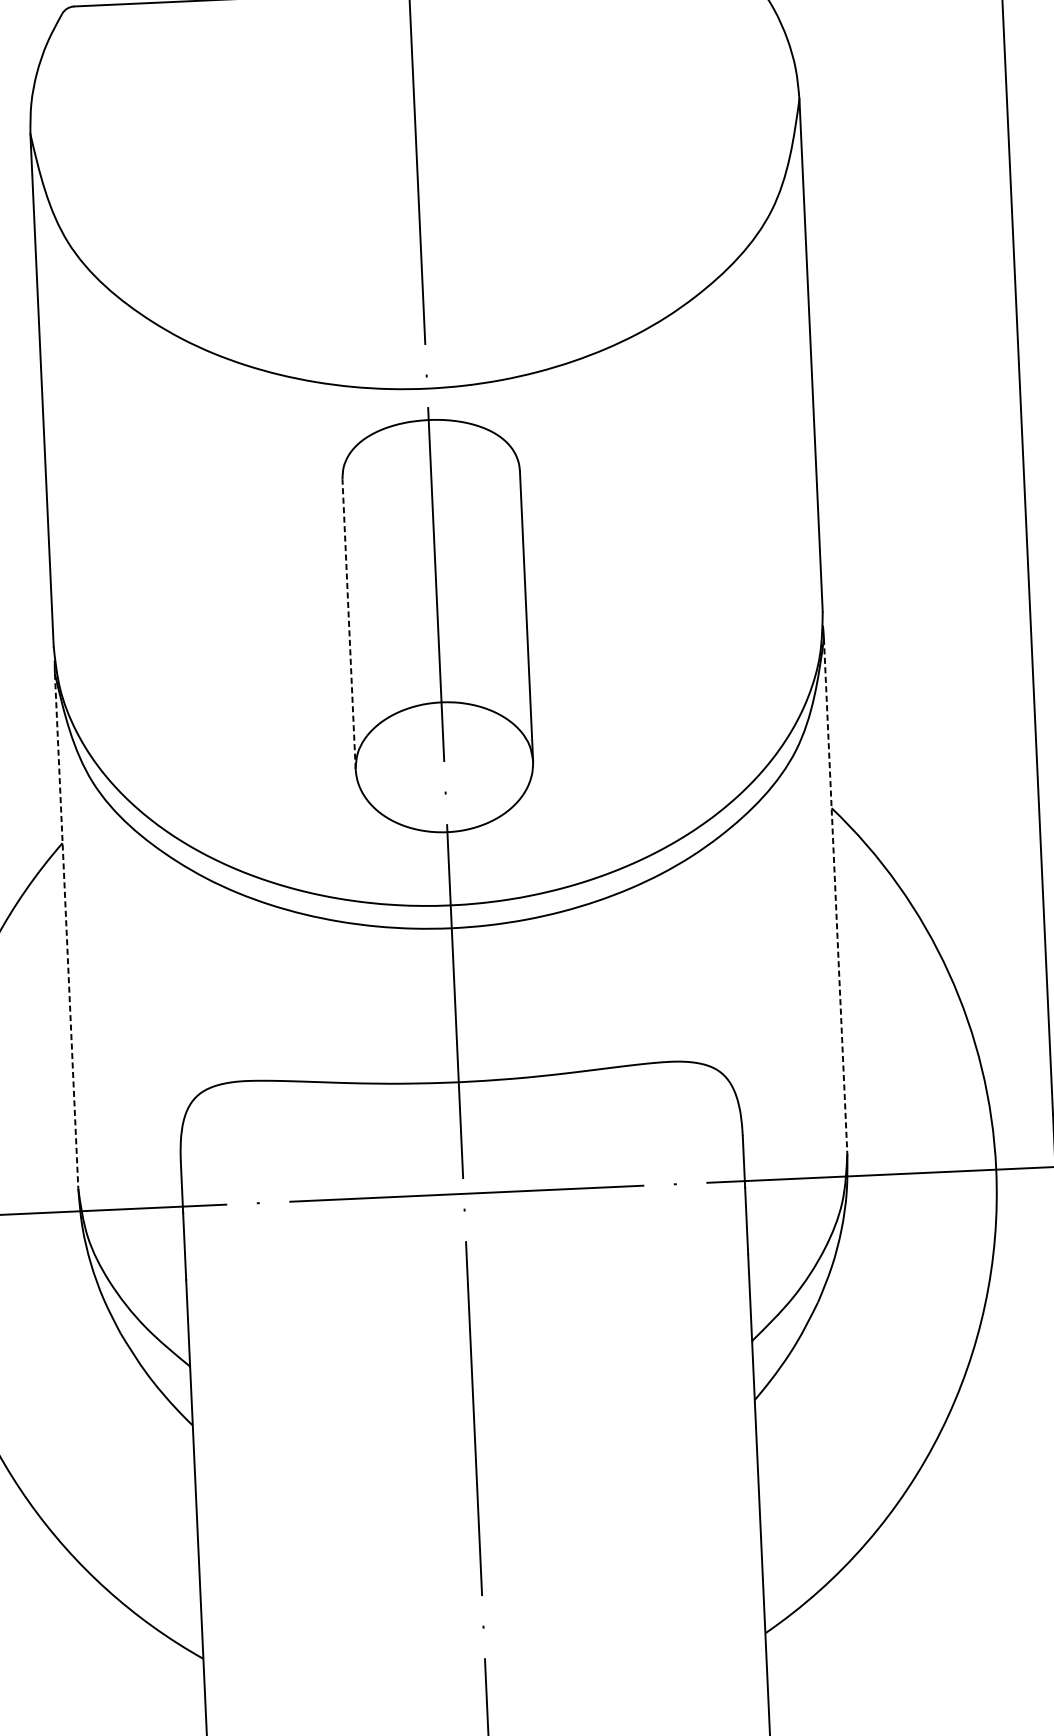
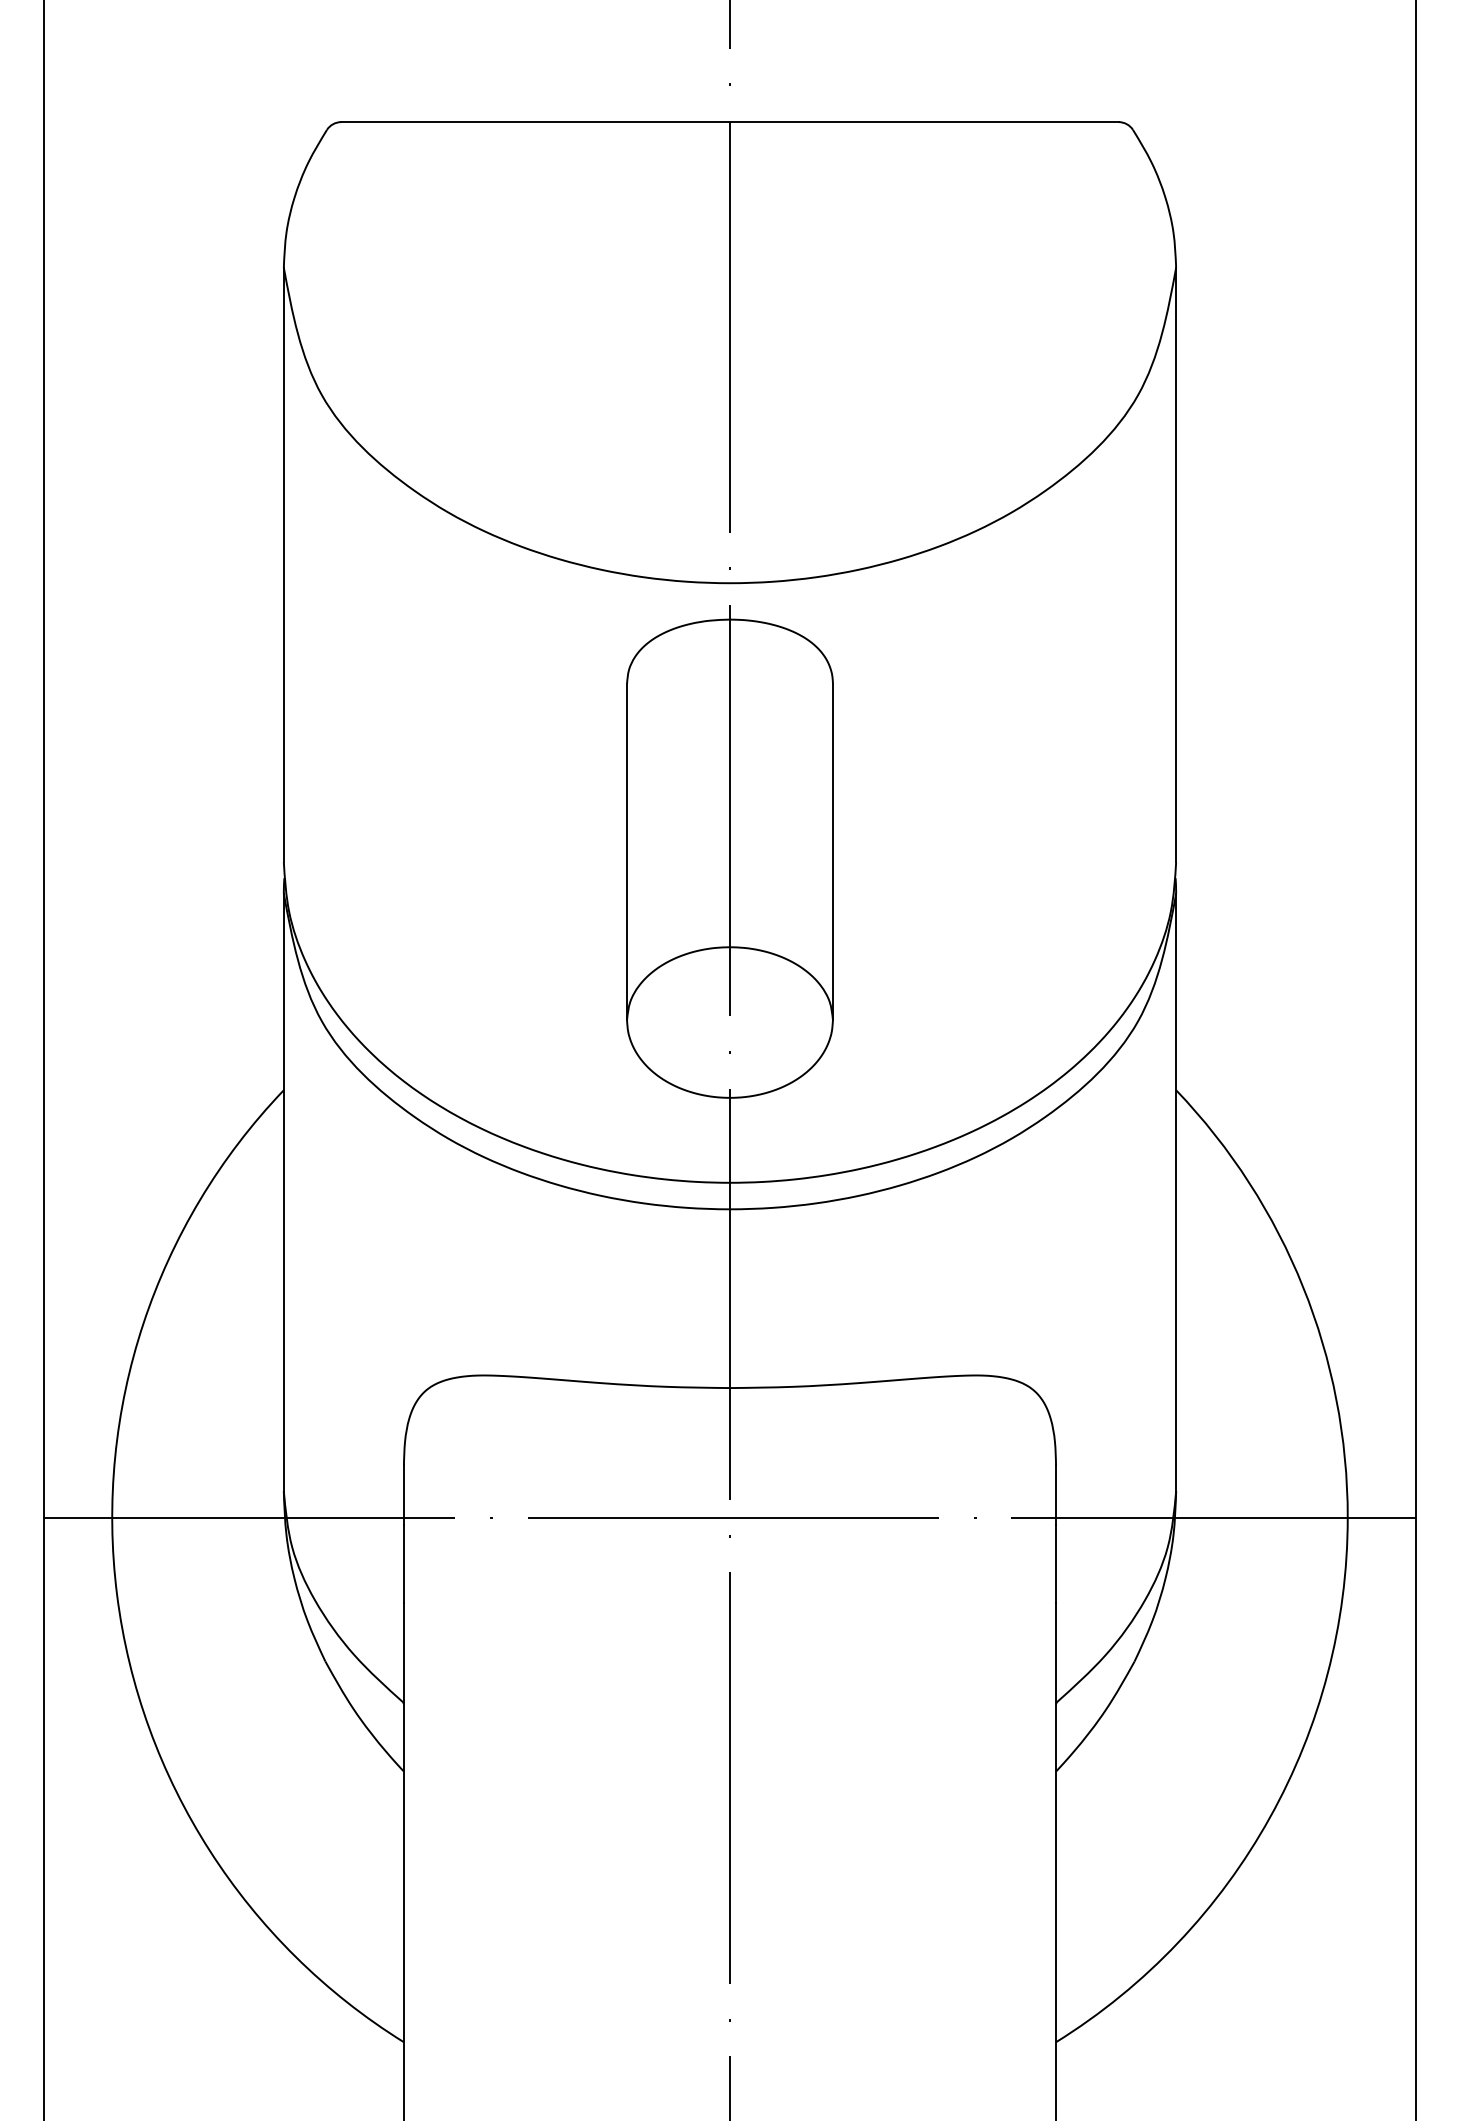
line: (349, 623) -> (627, 851), dashed -> solid
line: (835, 896) -> (1176, 1192), dashed -> solid
line: (66, 931) -> (283, 1192), dashed -> solid

